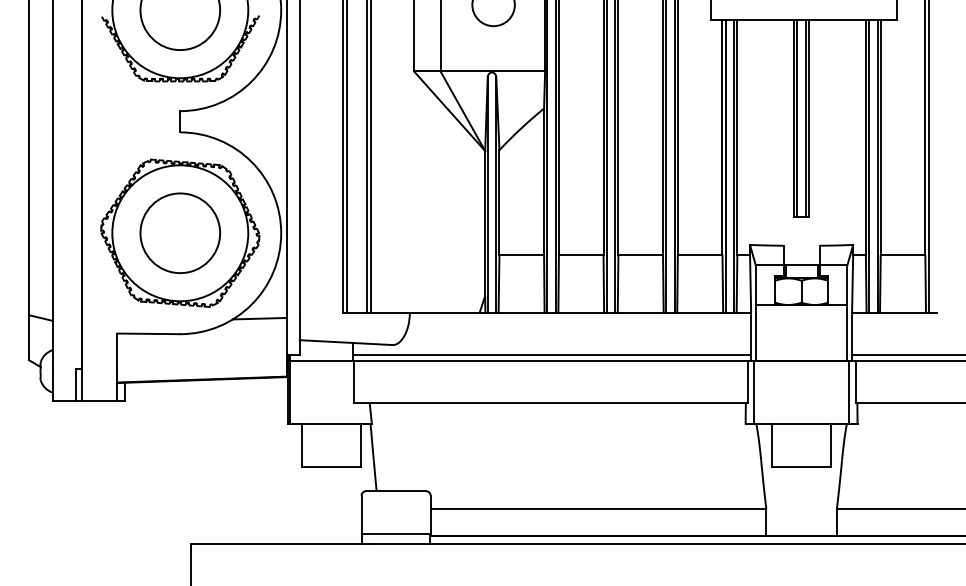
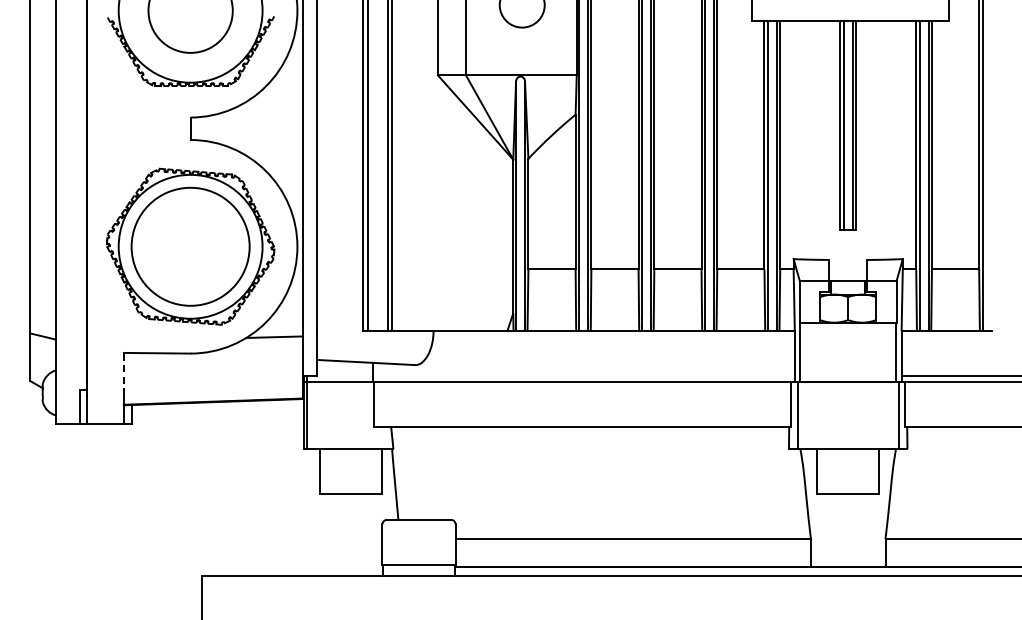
circle: (180, 233) -> (190, 247), size x1.4
line: (117, 353) -> (124, 374), solid -> dashed
line: (552, 355) -> (584, 376), removed

